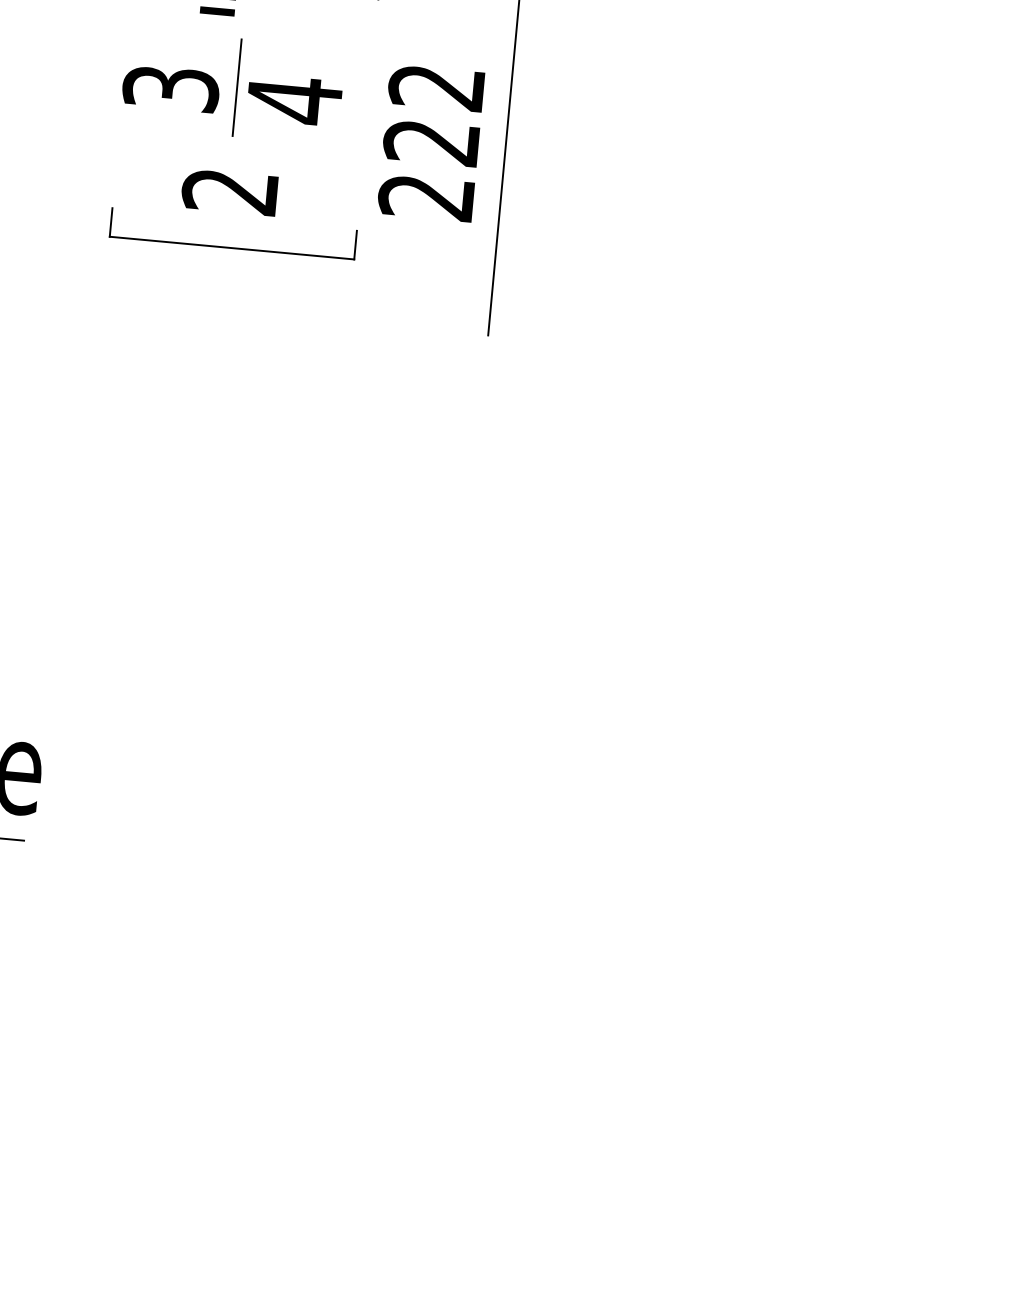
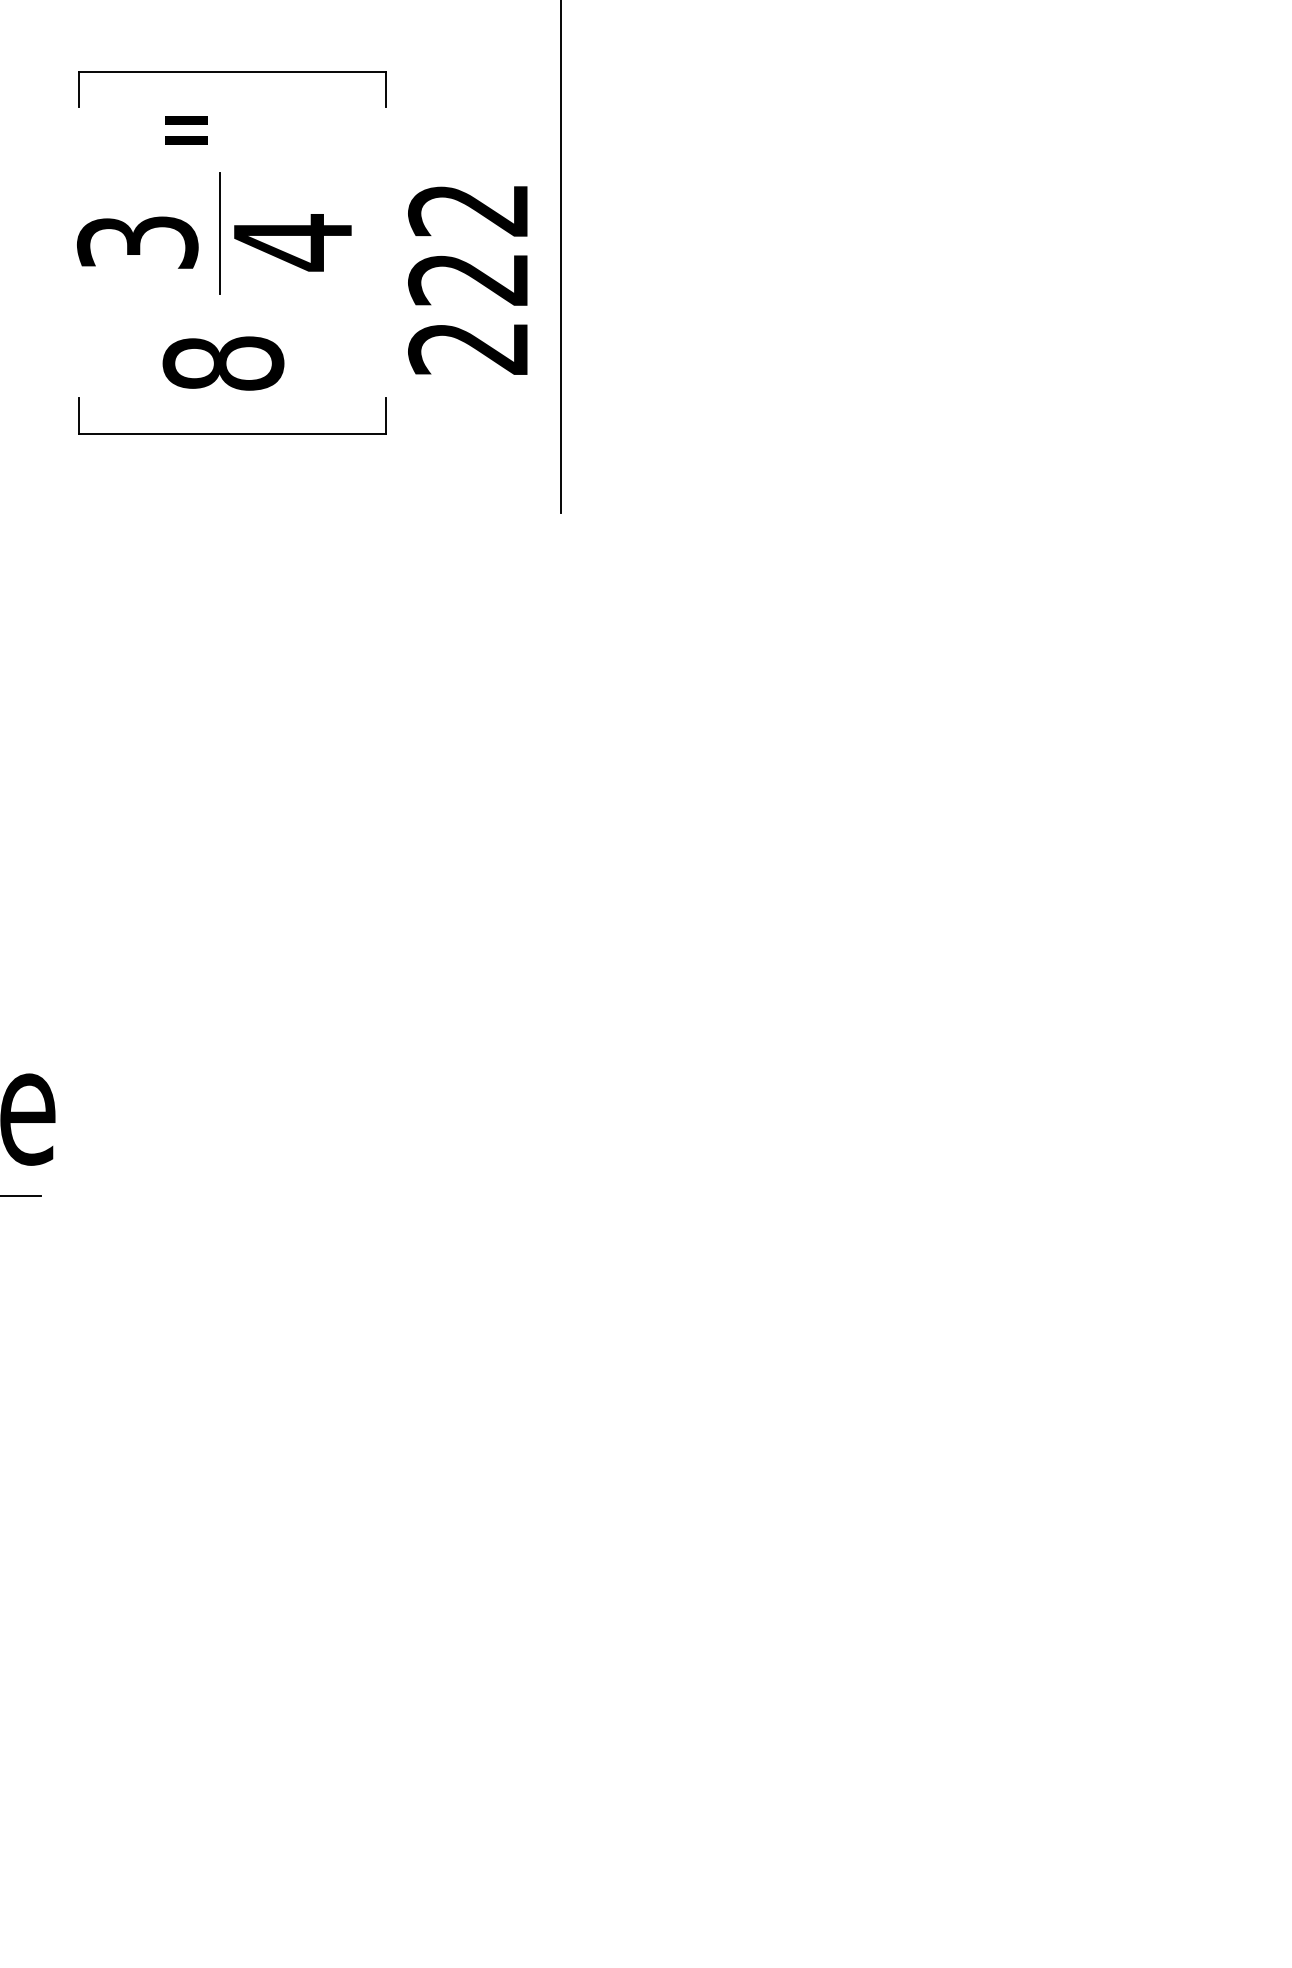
text: (230, 191) -> (223, 363), 2 -> 8

